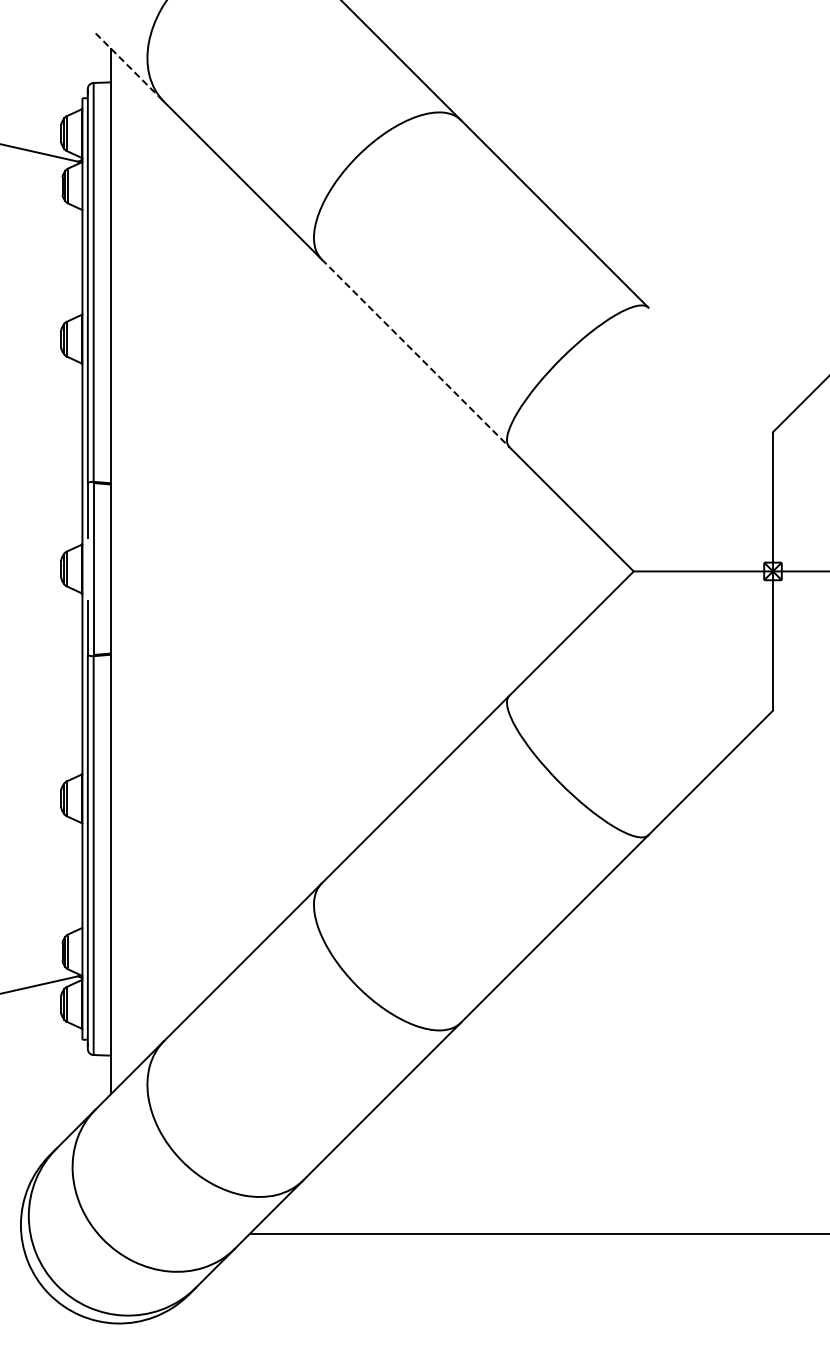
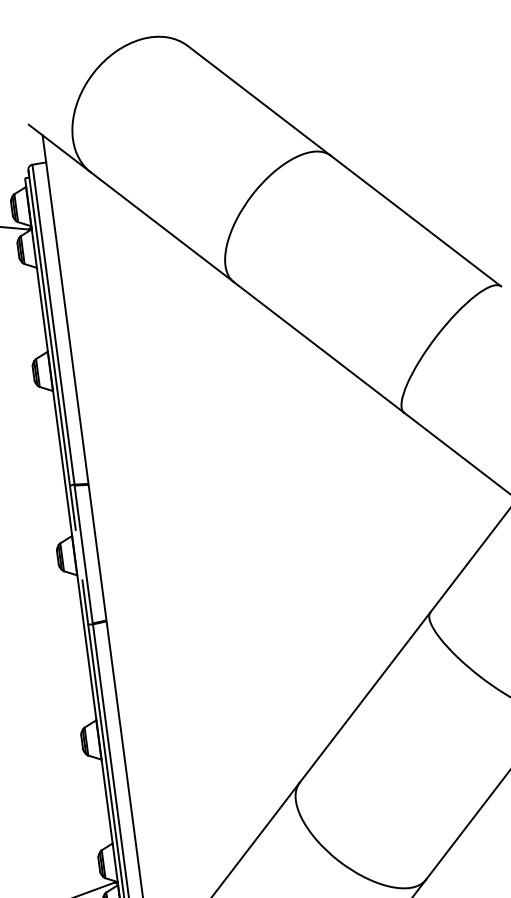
line: (130, 67) -> (60, 148), dashed -> solid
line: (415, 353) -> (319, 347), dashed -> solid

